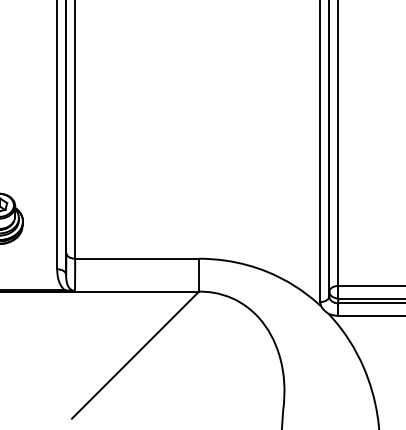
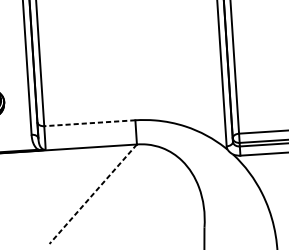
line: (137, 258) -> (90, 123), solid -> dashed
line: (135, 355) -> (93, 194), solid -> dashed

